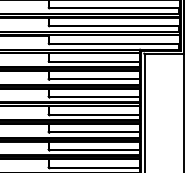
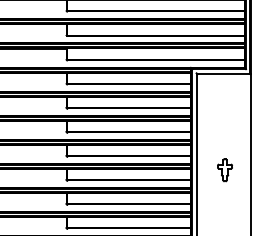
part: (165, 124) -> (225, 169), added

